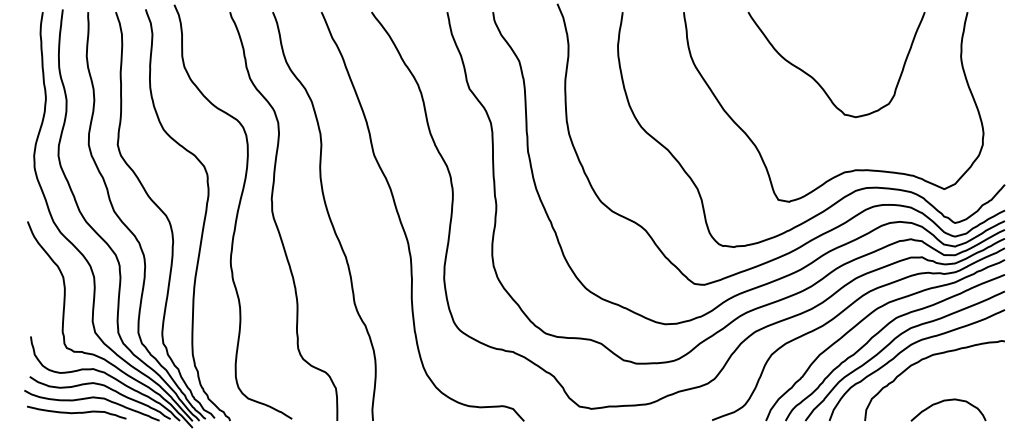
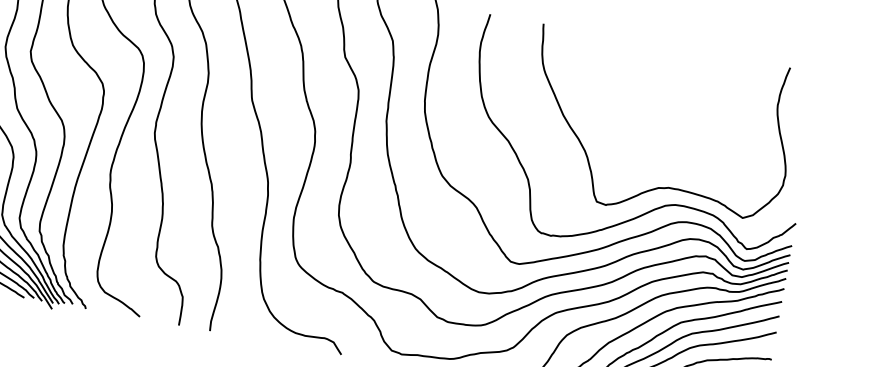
curve: (818, 82) -> (649, 105), removed

